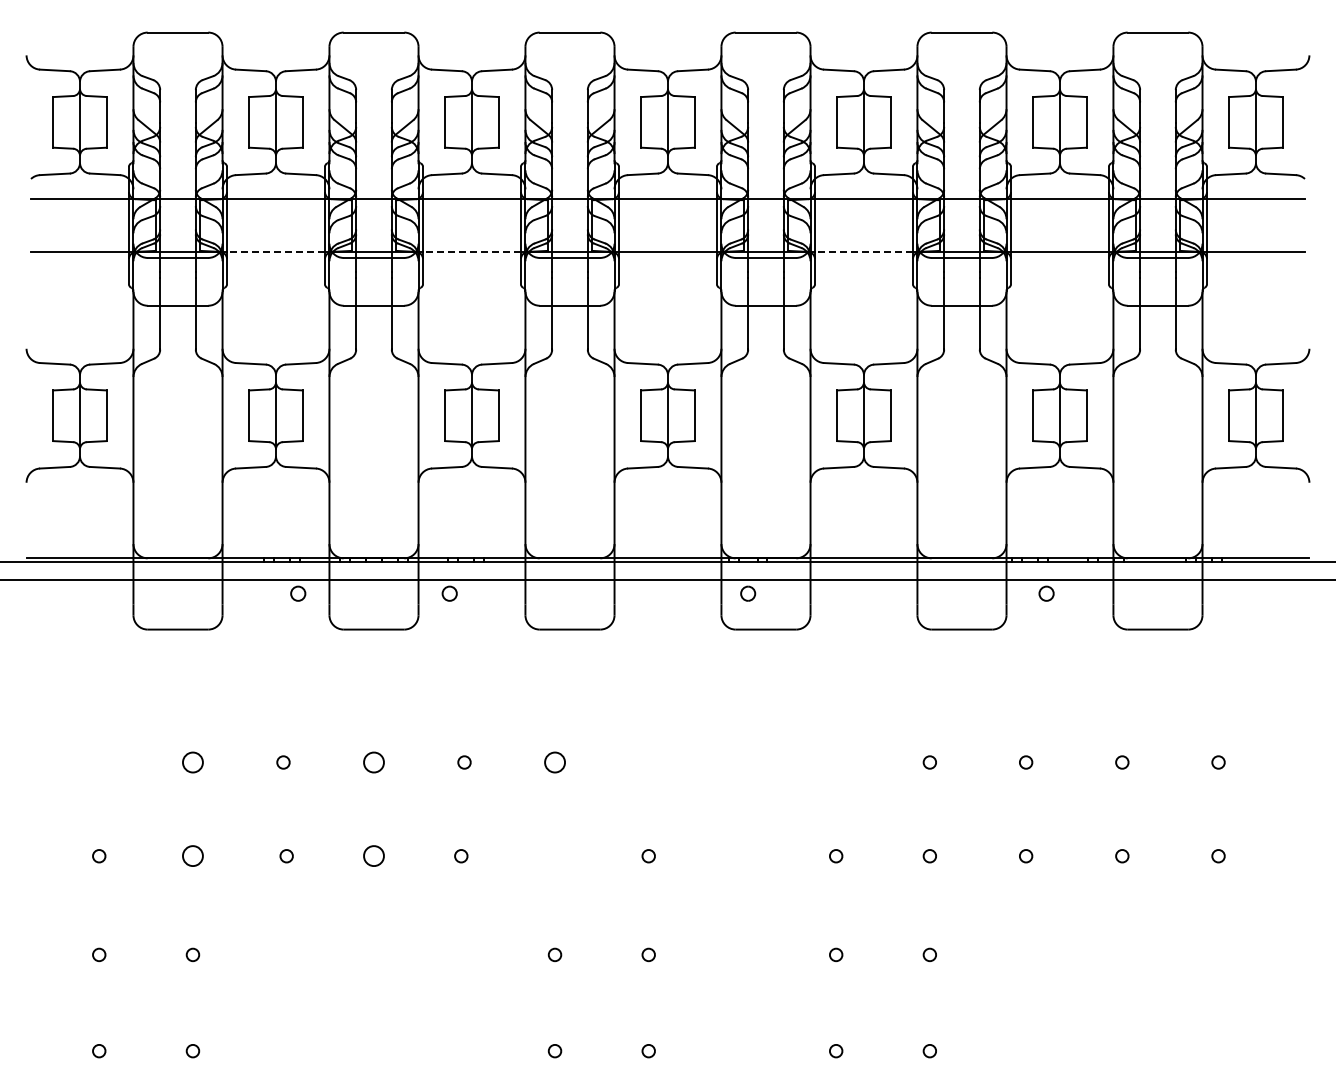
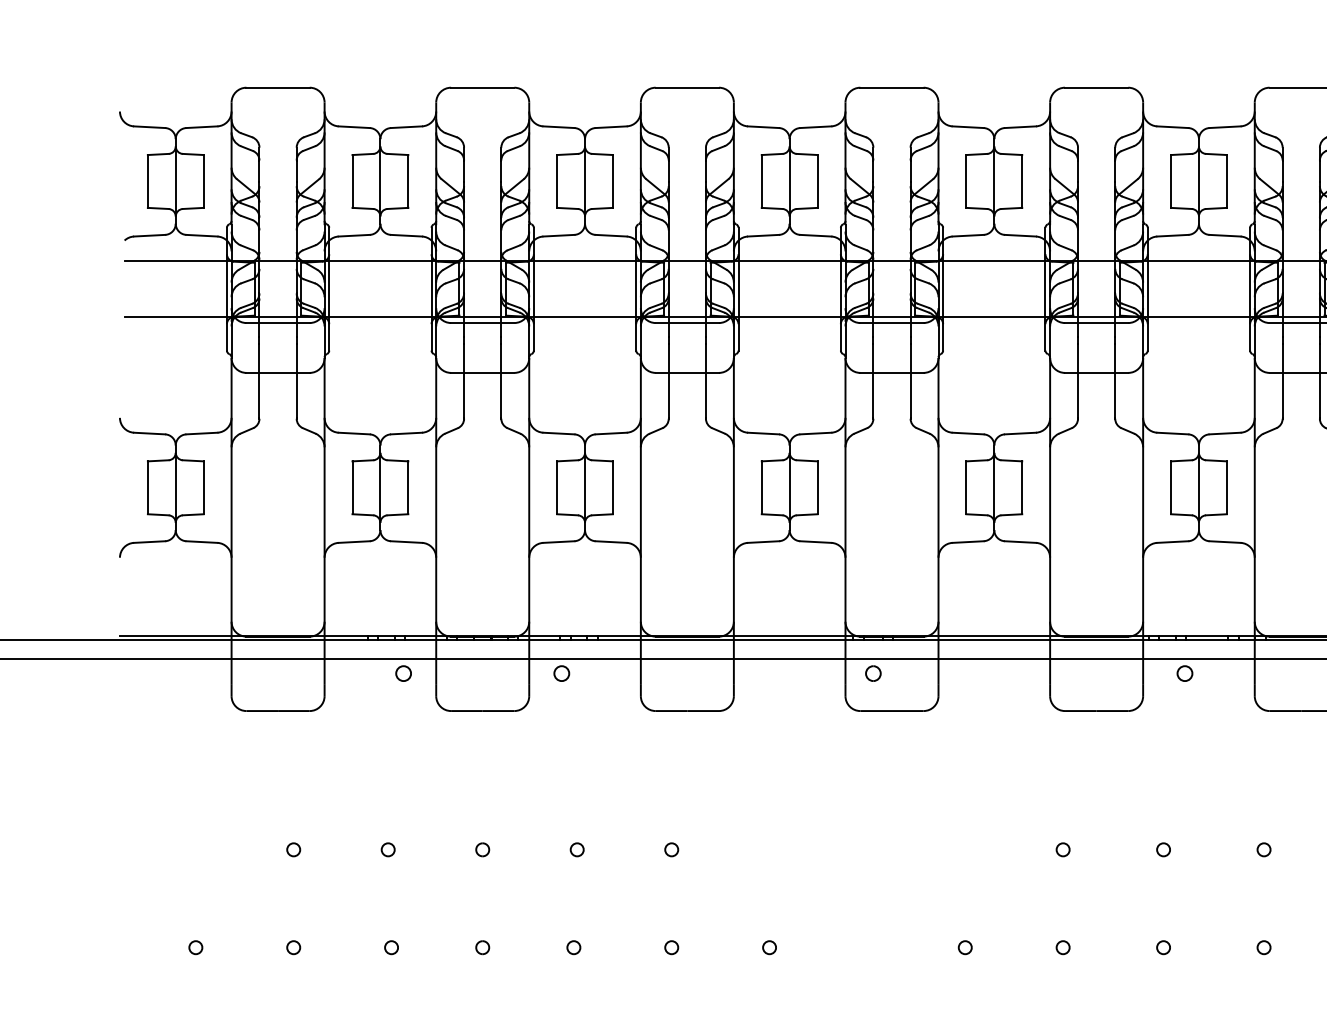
line: (276, 252) -> (380, 317), dashed -> solid
line: (472, 252) -> (585, 317), dashed -> solid
line: (863, 252) -> (993, 317), dashed -> solid
circle: (192, 762) -> (293, 849), size x0.62
part: (373, 762) -> (482, 849), size x0.62
circle: (554, 762) -> (671, 849), size x0.62
circle: (192, 856) -> (293, 947), size x0.62
part: (373, 856) -> (482, 947), size x0.62
circle: (554, 856) -> (671, 947), added

